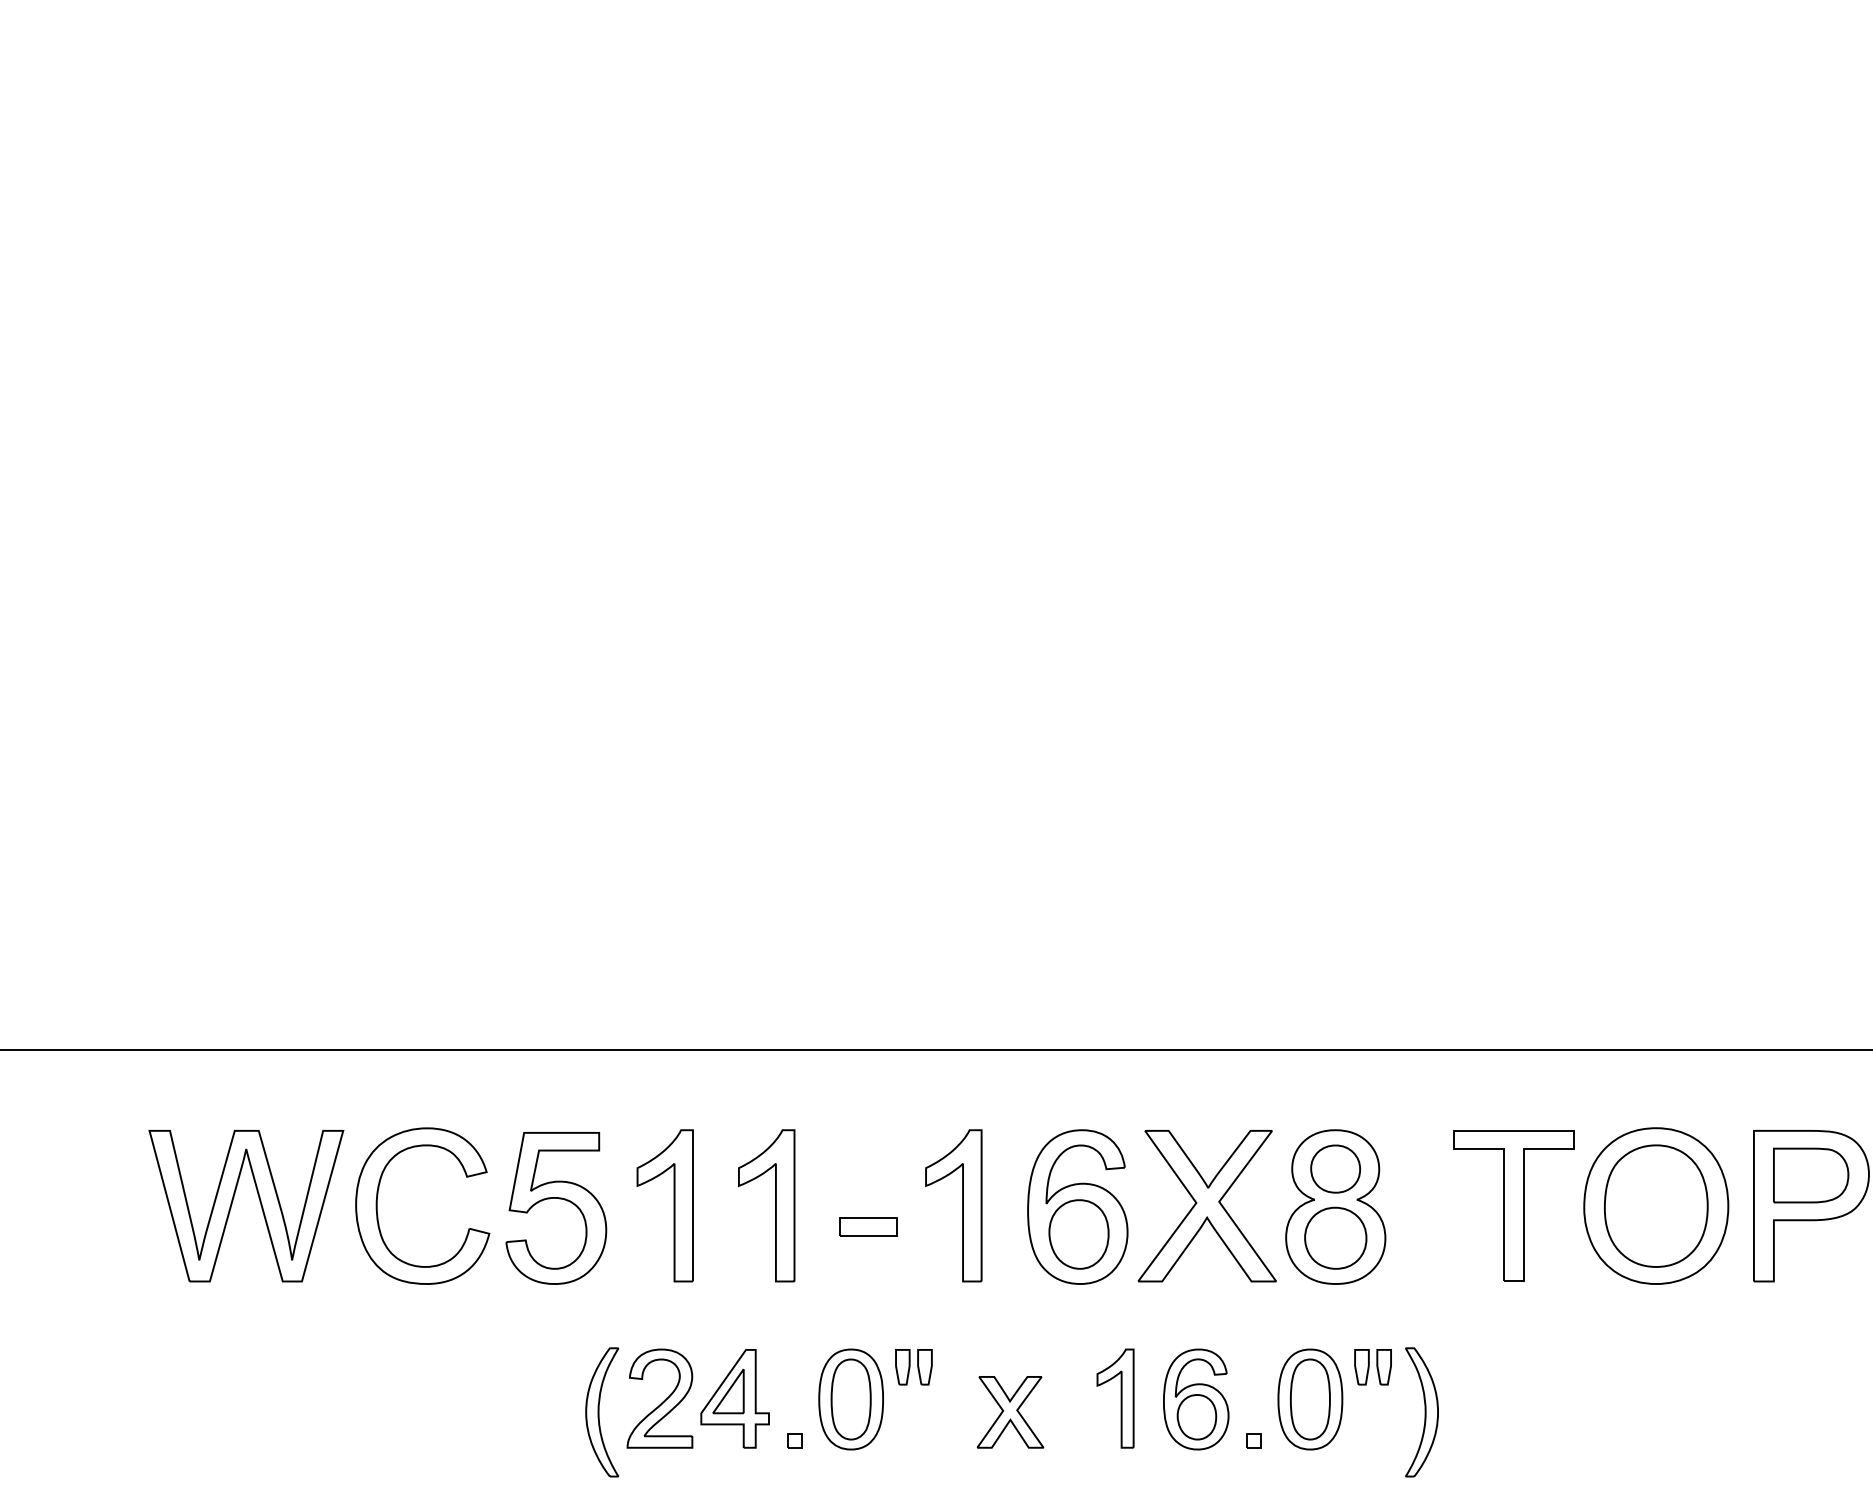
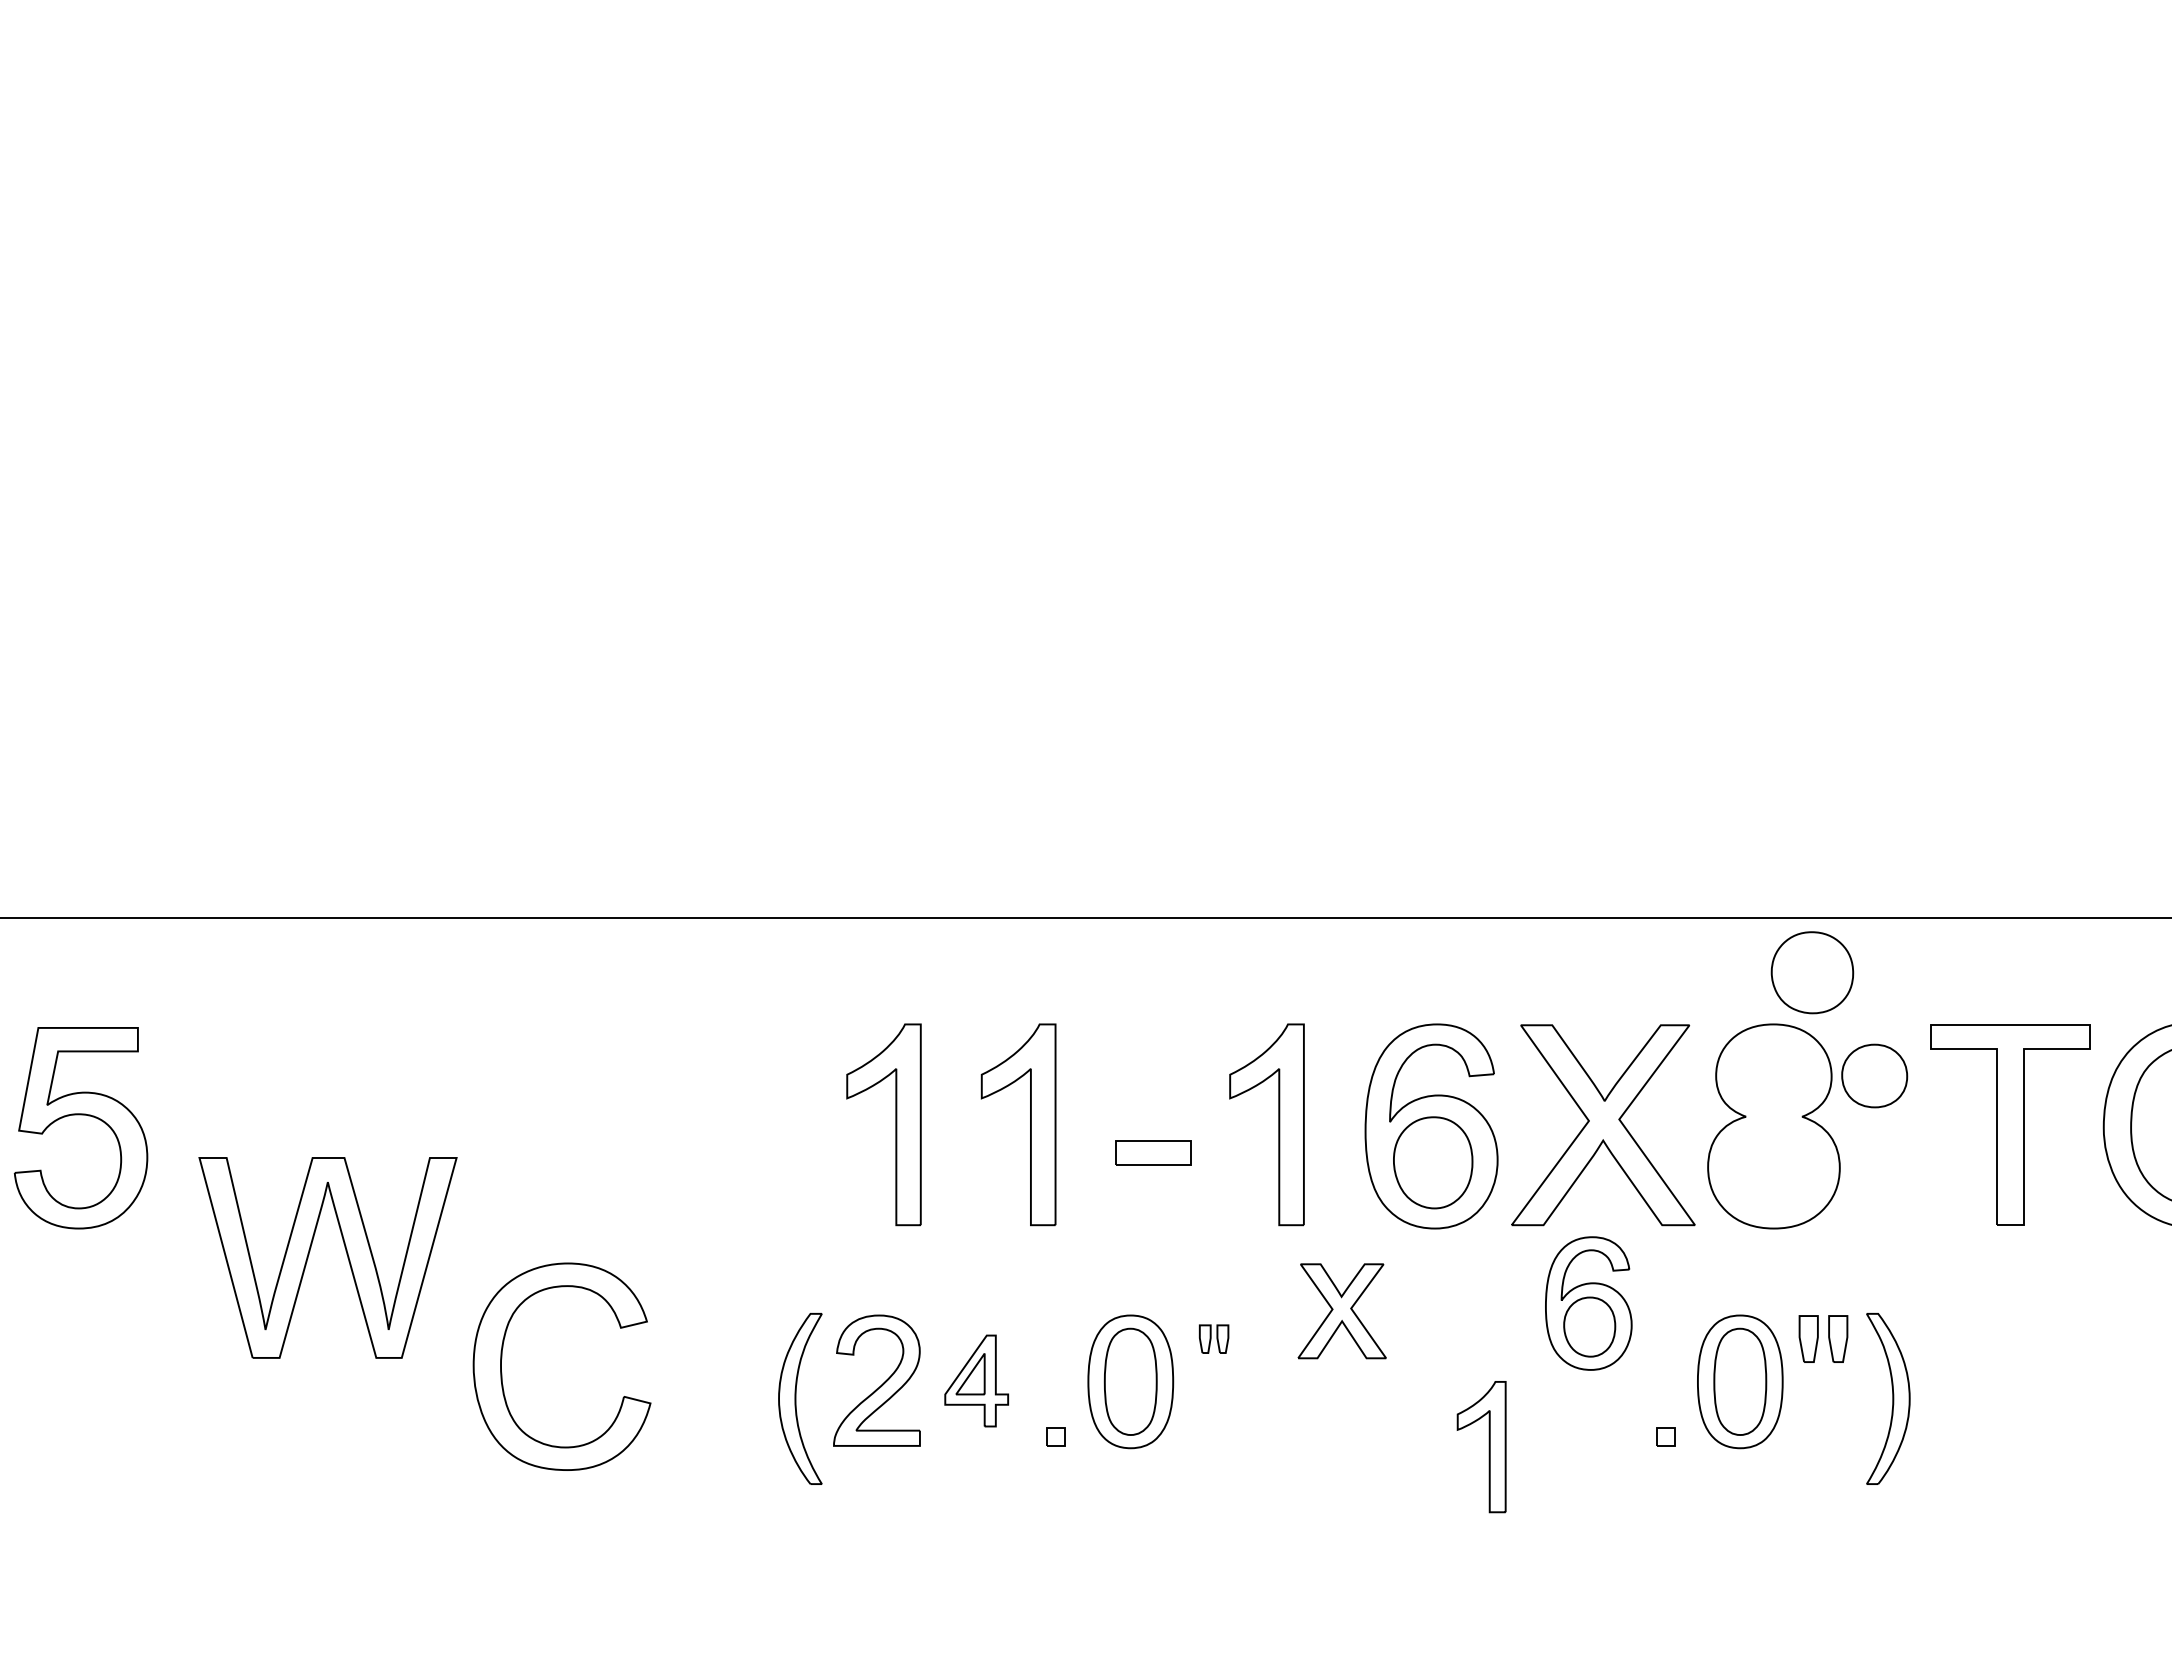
part: (1335, 1168) -> (1874, 1075), moved
part: (559, 1199) -> (85, 1116), moved
part: (233, 1201) -> (310, 1251), moved
part: (377, 1205) -> (502, 1365), moved
part: (1335, 1237) -> (1812, 971), moved
part: (913, 1367) -> (1213, 1339), size x0.6
part: (734, 1398) -> (975, 1380), size x0.7
part: (1115, 1398) -> (1481, 1446), moved
part: (1196, 1399) -> (1589, 1303), moved
part: (1010, 1412) -> (1342, 1311), moved

